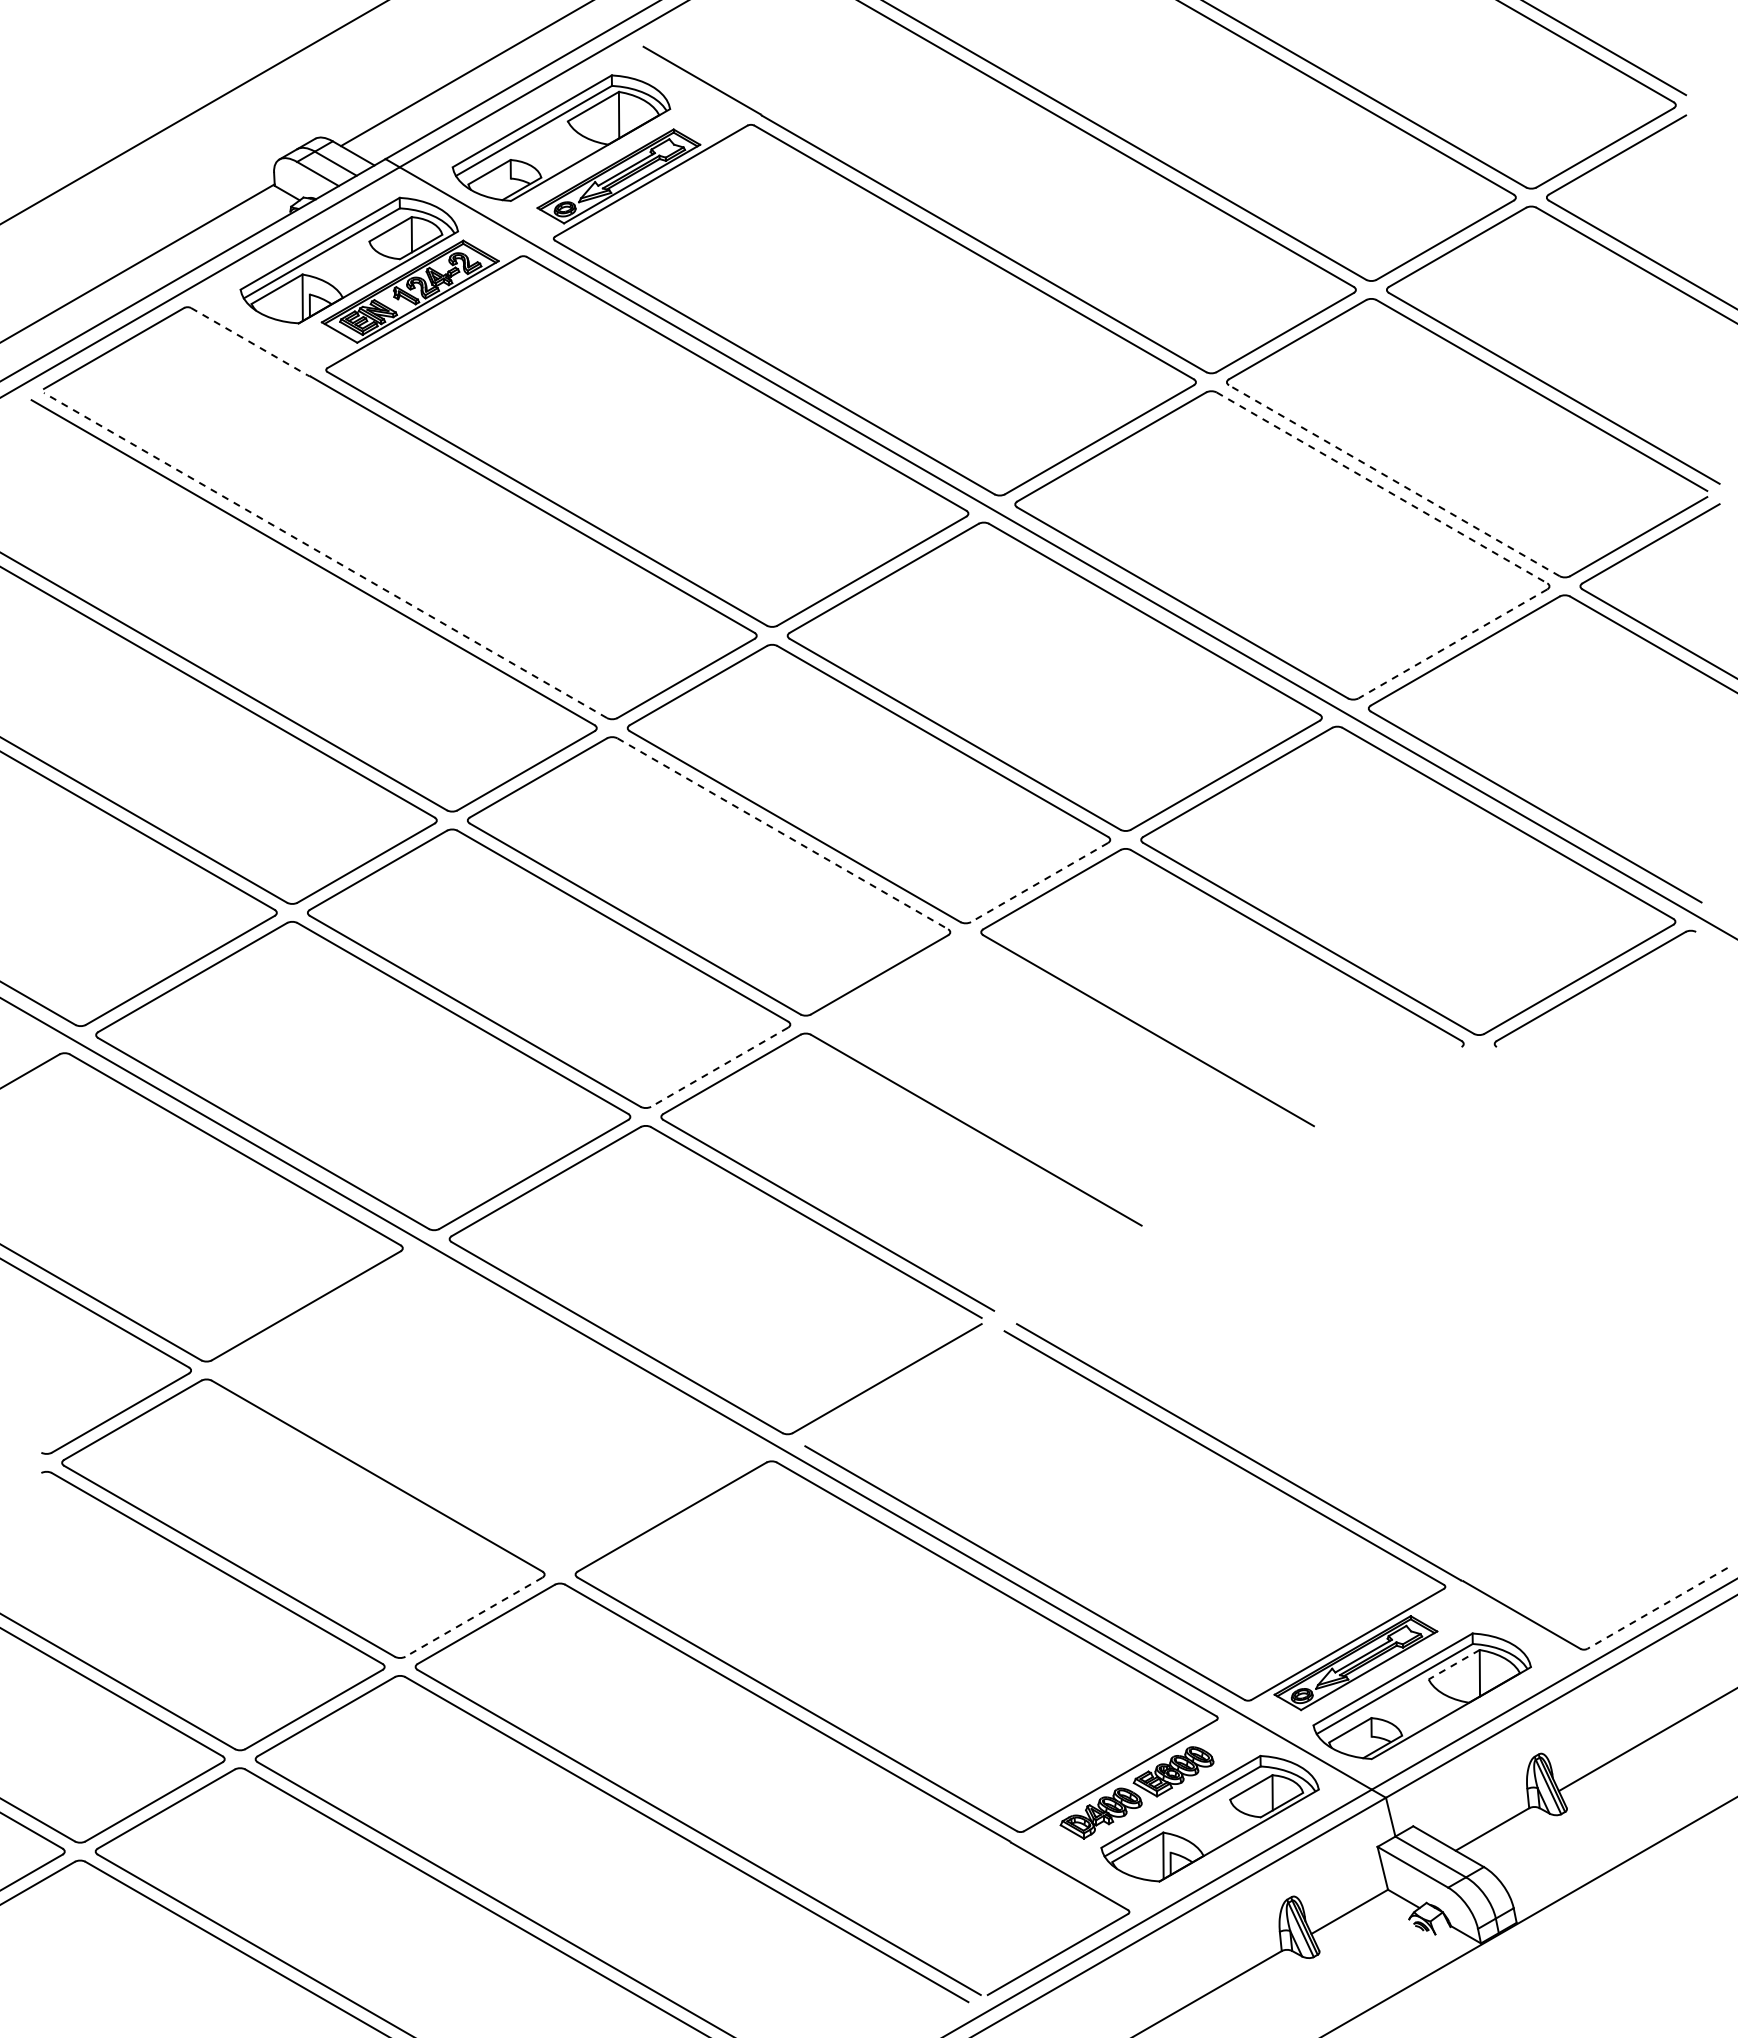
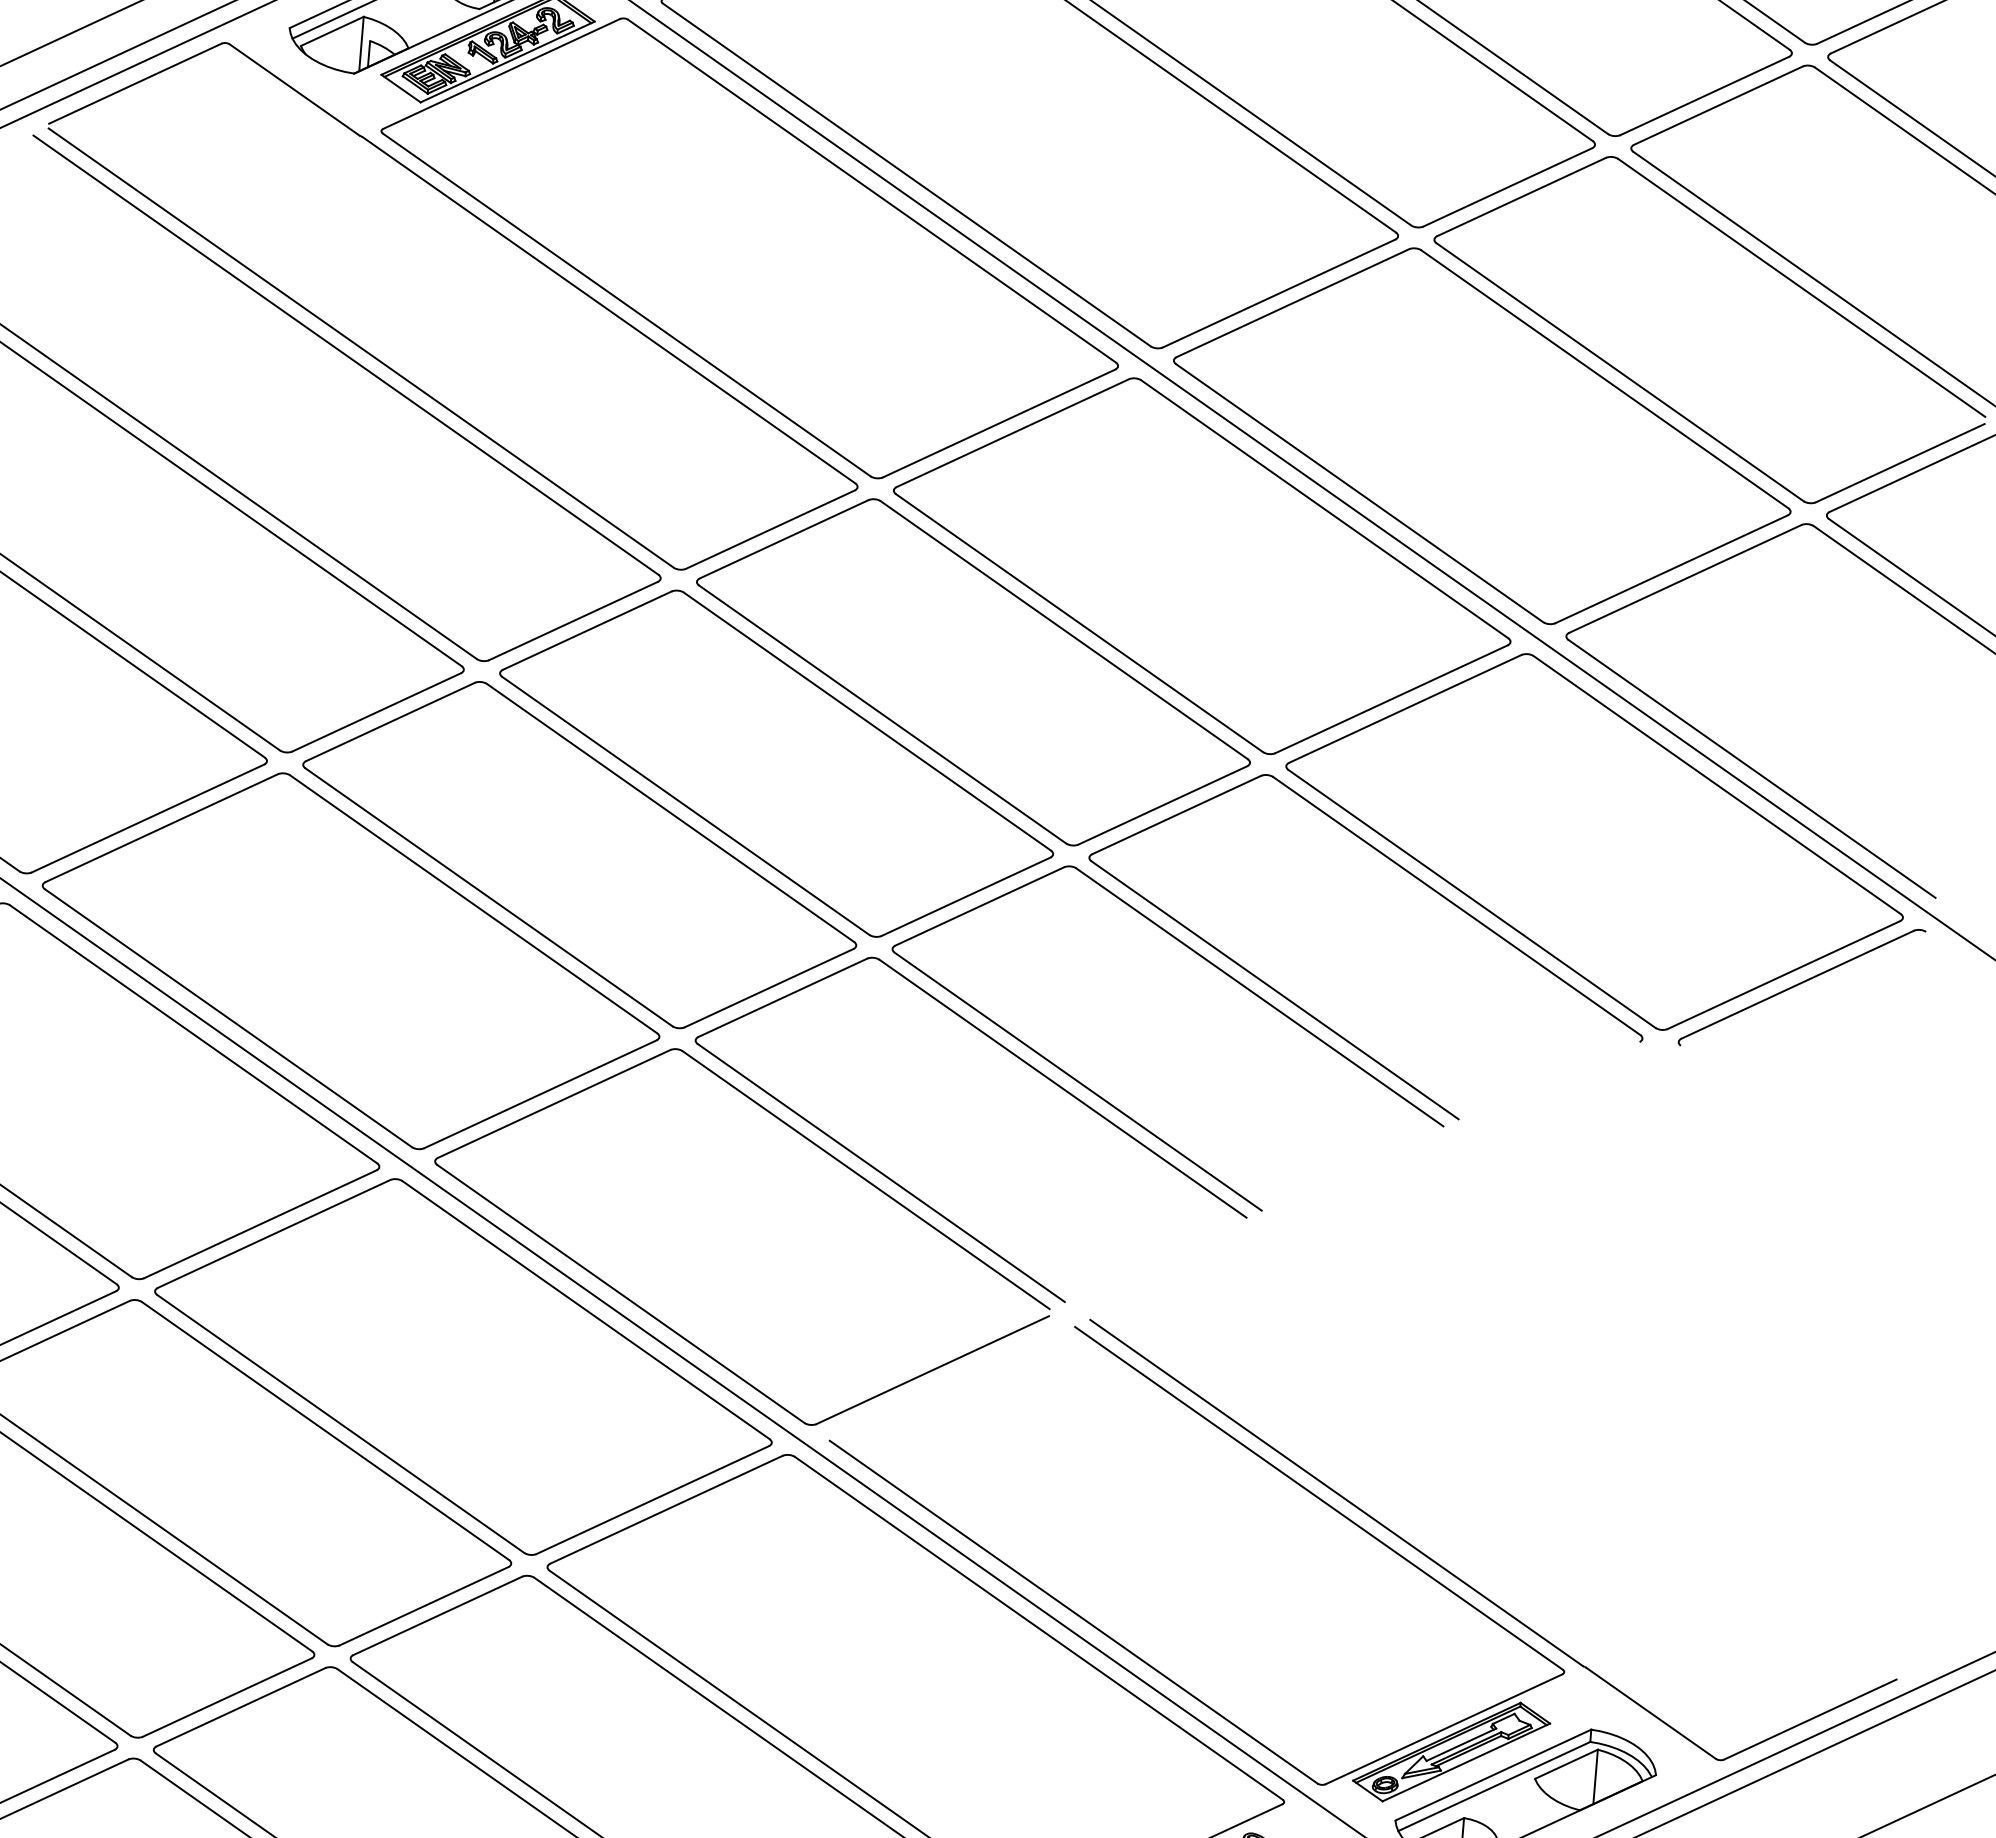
line: (249, 341) -> (294, 89), dashed -> solid
line: (1394, 480) -> (1620, 371), dashed -> solid
line: (1382, 487) -> (1605, 378), dashed -> solid
line: (325, 555) -> (361, 348), dashed -> solid
line: (1452, 643) -> (1671, 568), dashed -> solid
line: (782, 833) -> (867, 721), dashed -> solid
line: (1039, 882) -> (1162, 805), dashed -> solid
part: (1098, 1017) -> (1217, 969), added
line: (719, 1067) -> (768, 988), dashed -> solid
part: (489, 1411) -> (463, 1367), added
line: (1657, 1608) -> (1810, 1719), dashed -> solid
line: (473, 1617) -> (423, 1606), dashed -> solid
line: (1453, 1664) -> (1565, 1763), dashed -> solid

